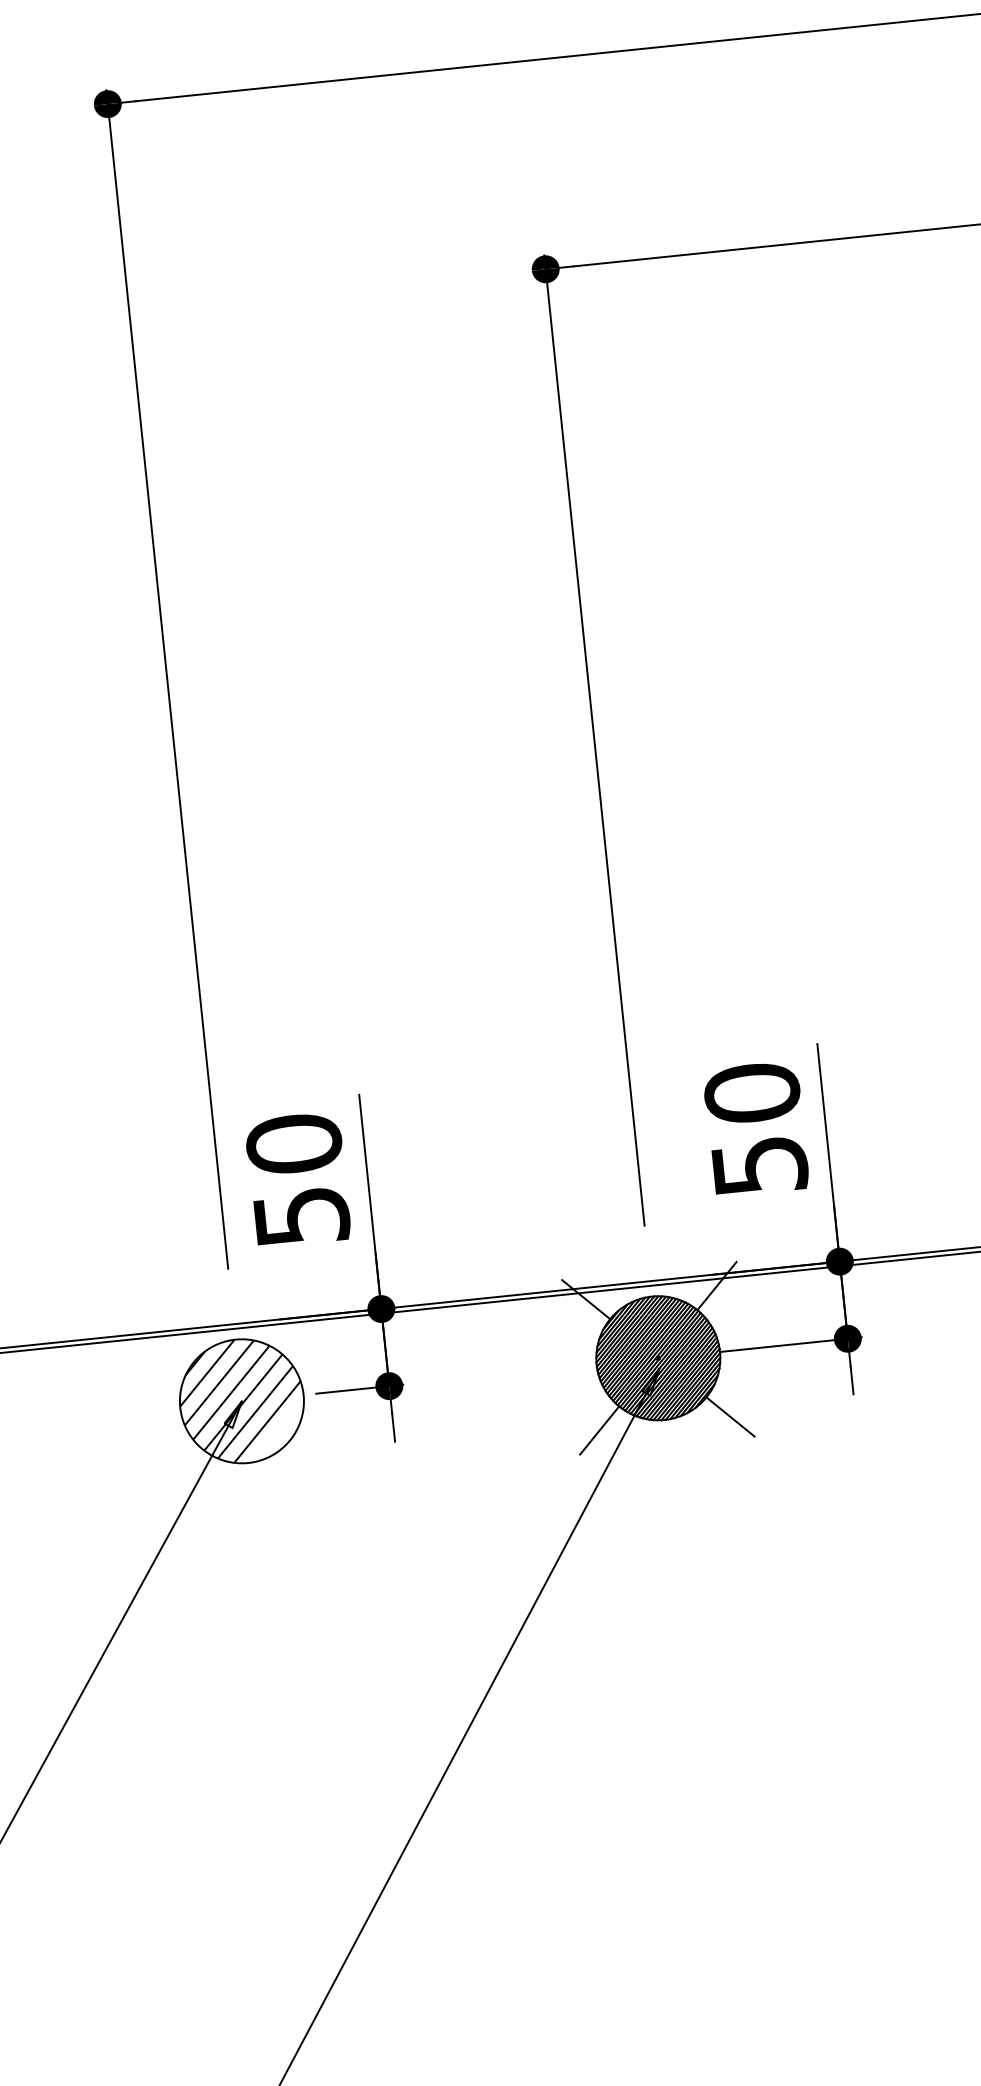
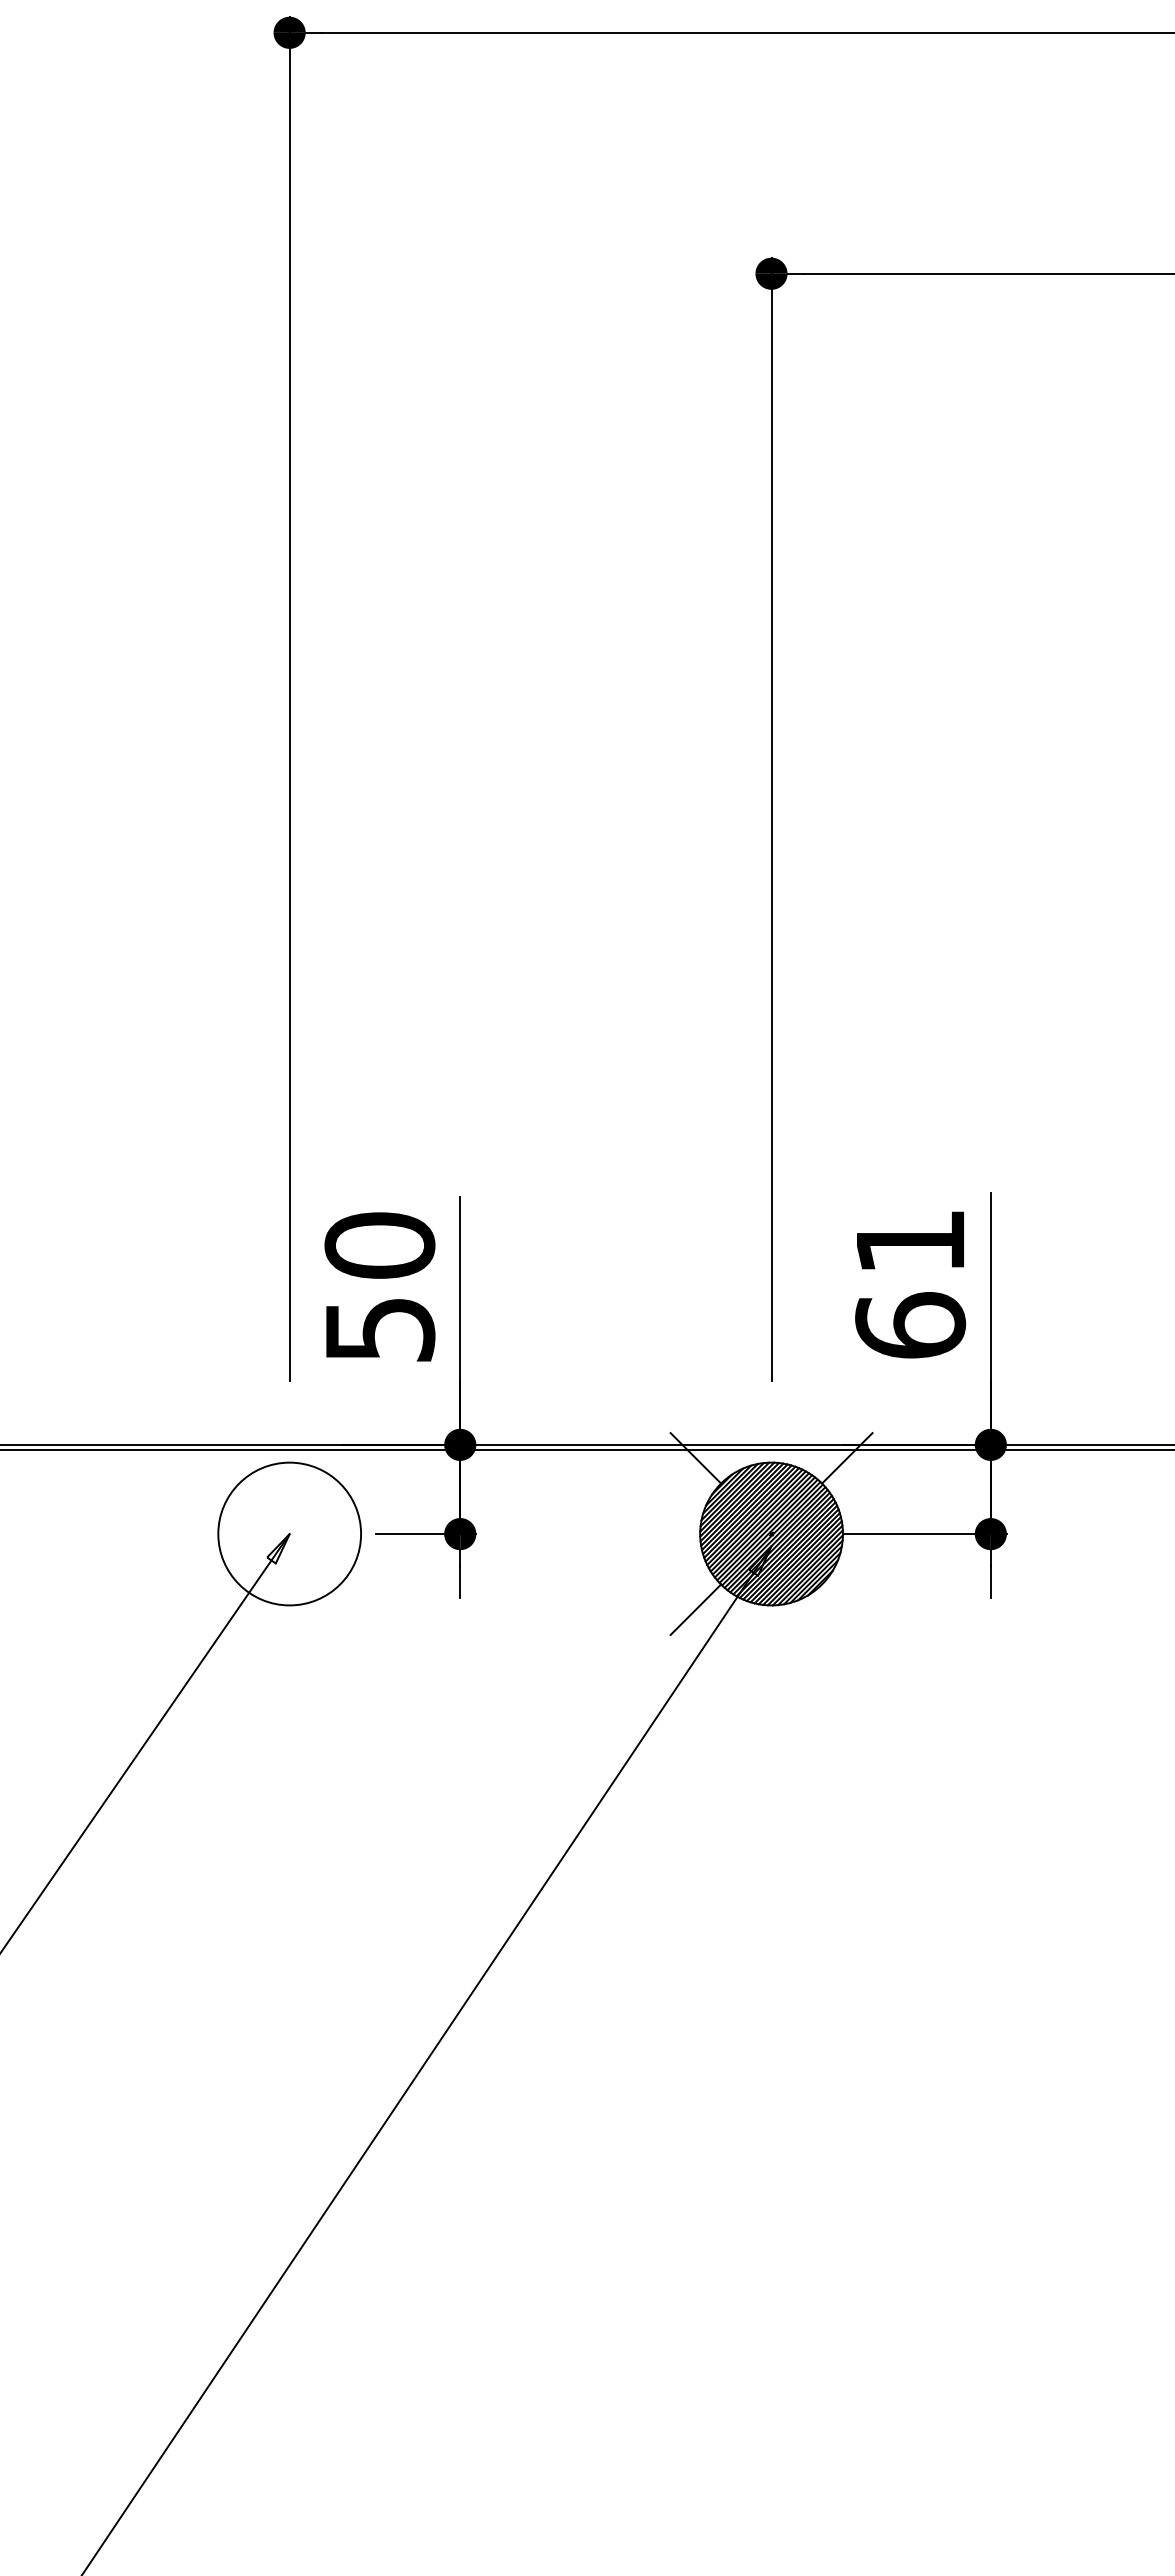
text: (756, 1129) -> (910, 1283), 50 -> 61
hatch: (240, 1400) -> (288, 1532), removed
line: (730, 1416) -> (847, 1609), removed

